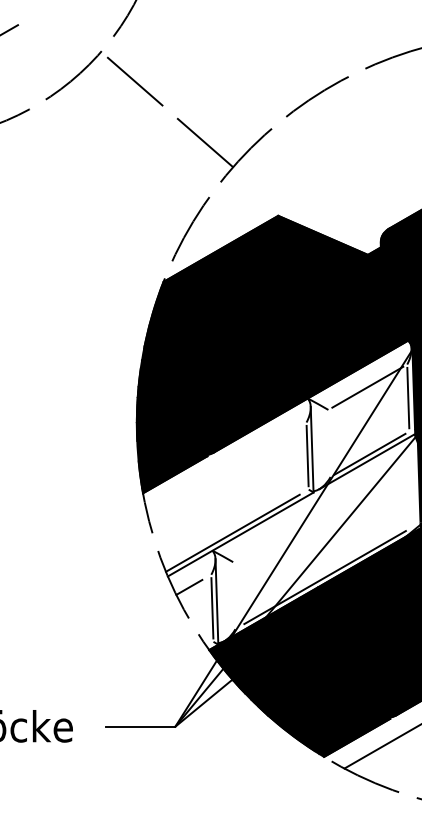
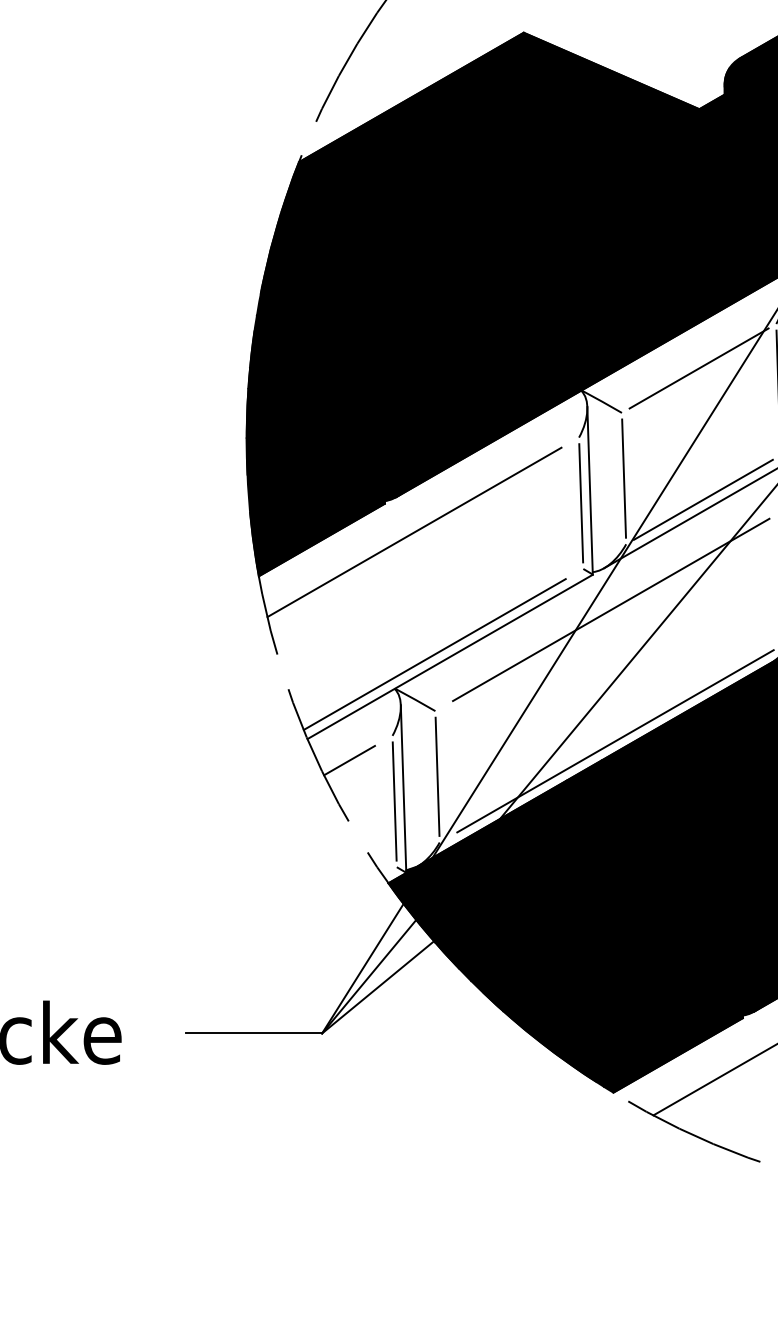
line: (329, 443) -> (624, 478), added
line: (222, 470) -> (414, 531), added
line: (322, 510) -> (610, 609), added
line: (234, 595) -> (437, 776), added

